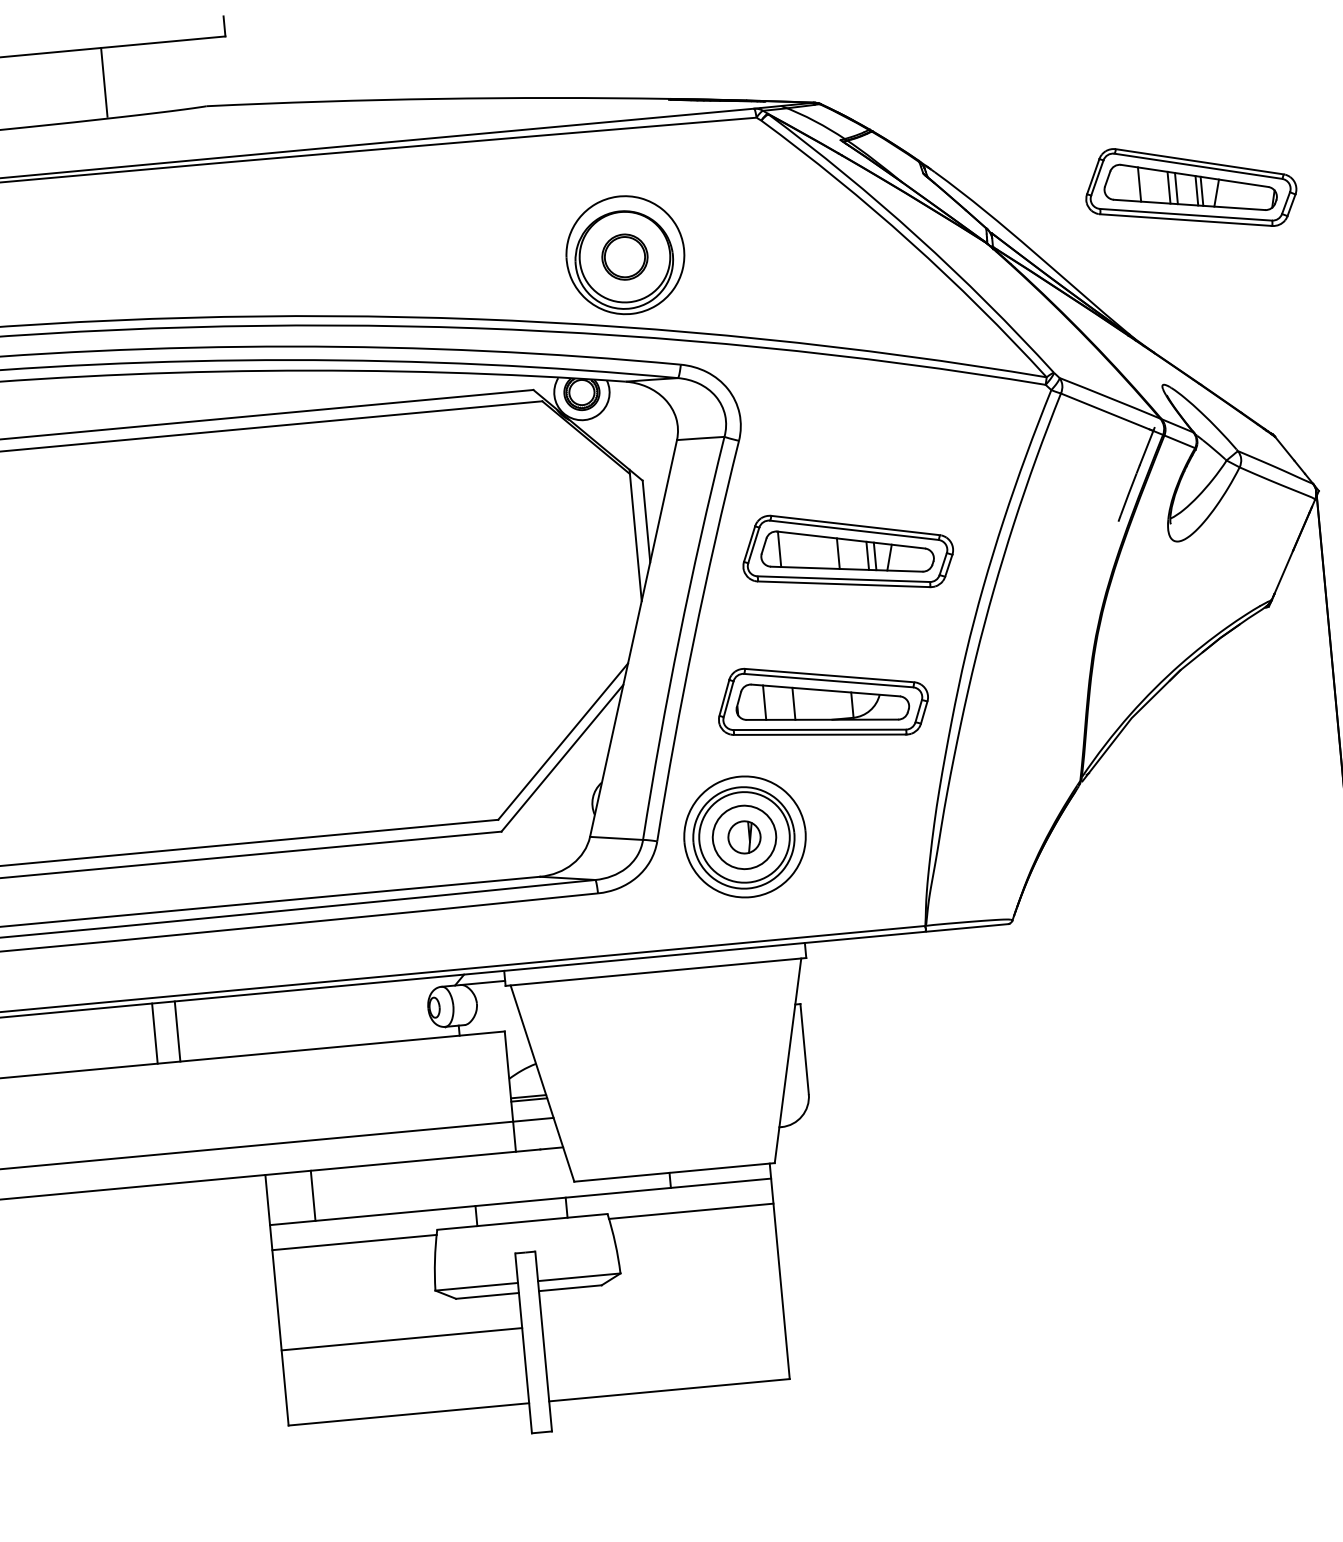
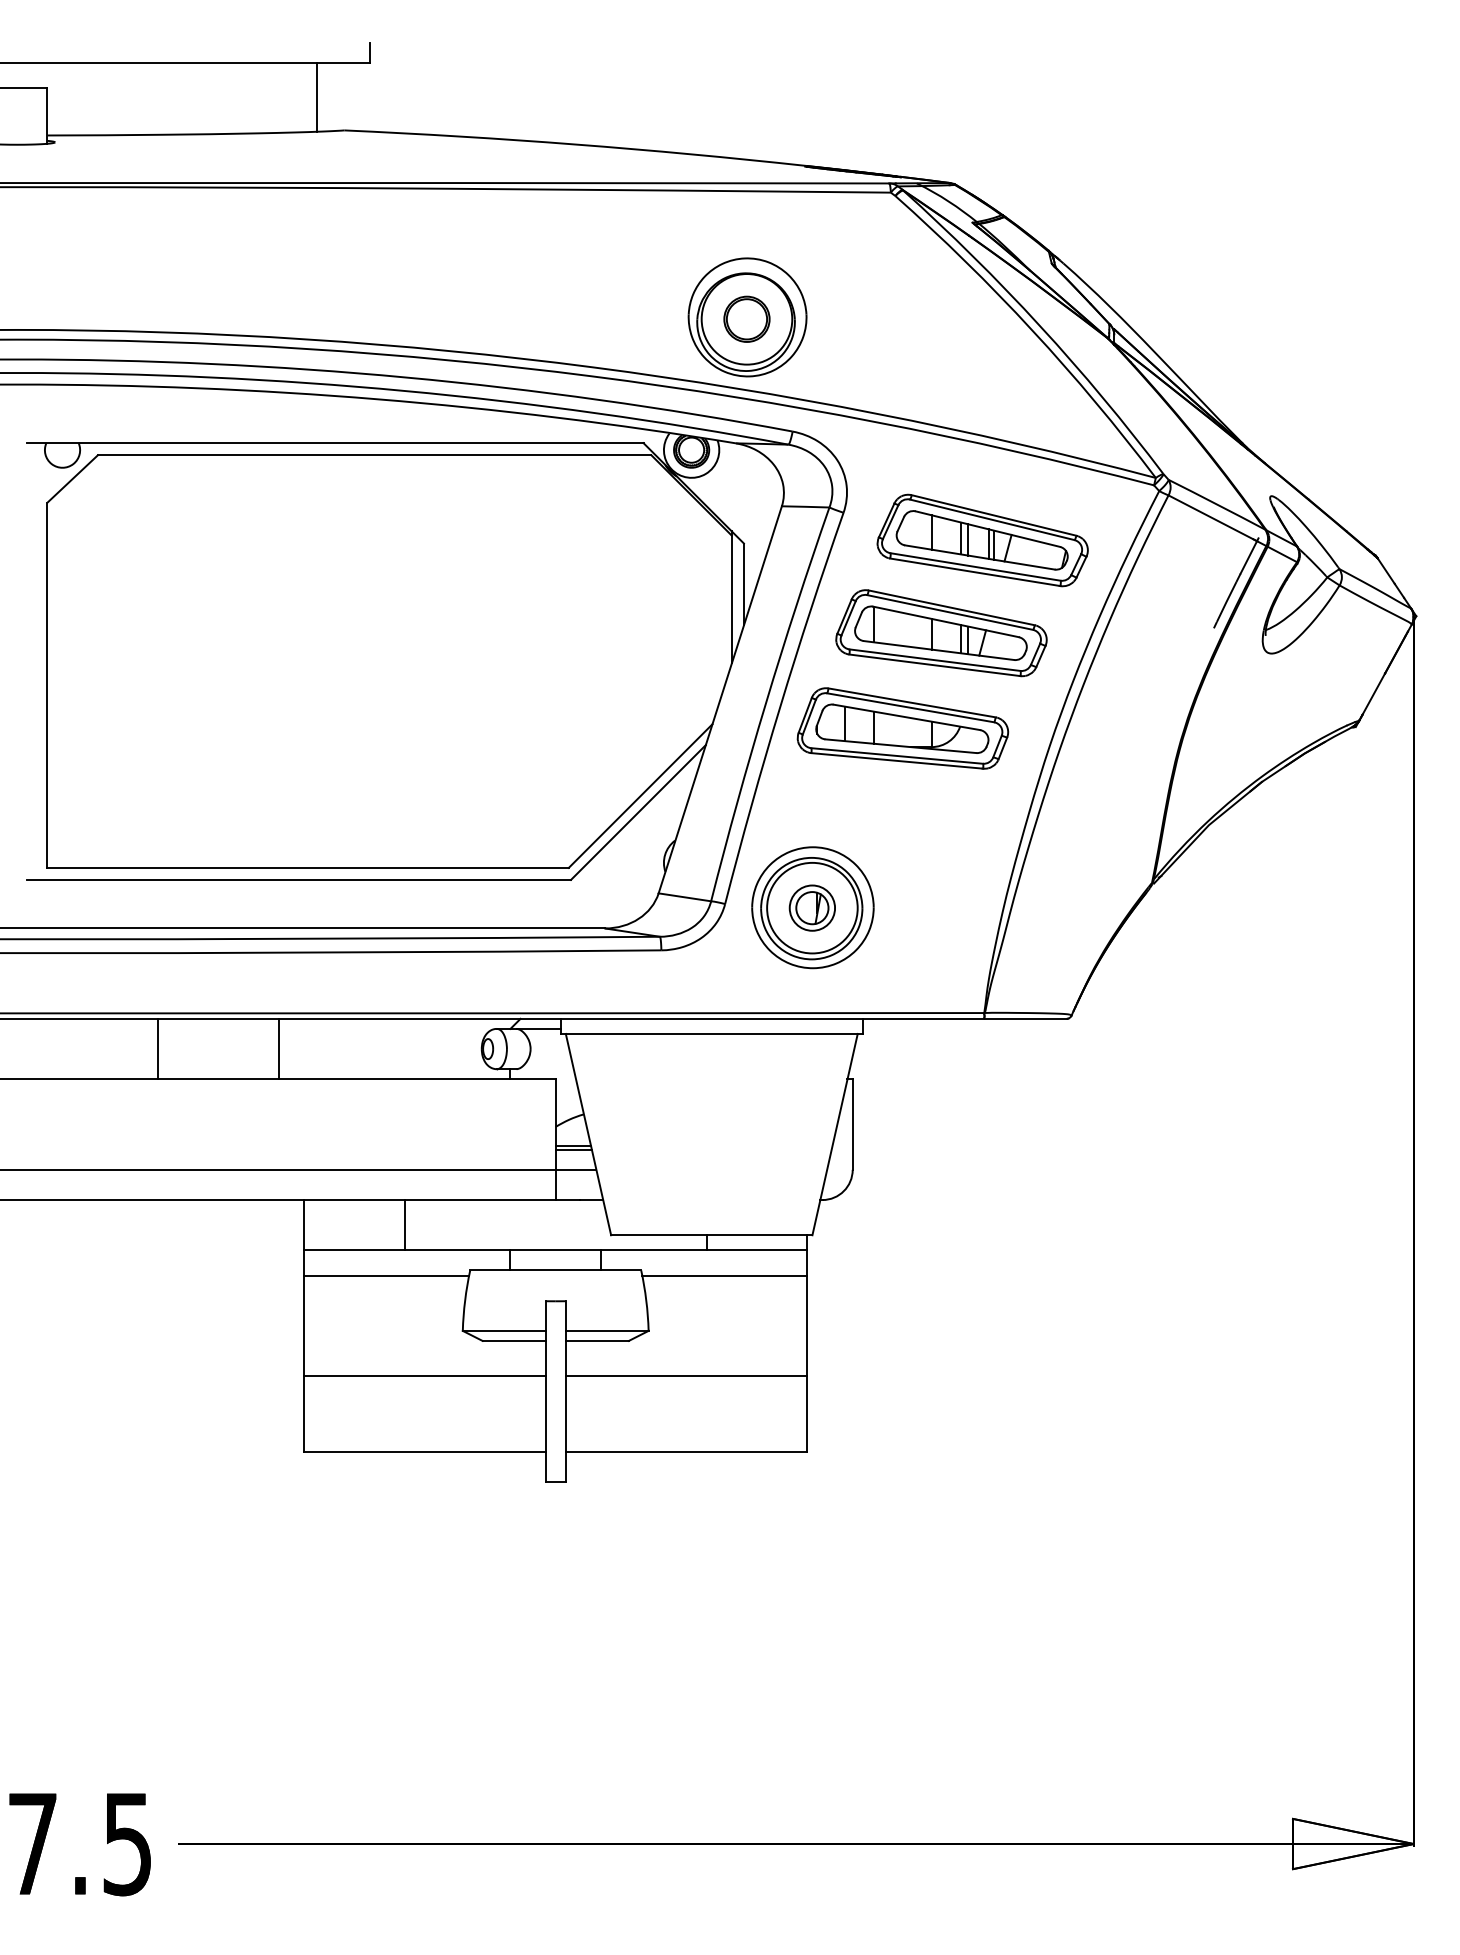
line: (104, 81) -> (316, 96), moved
part: (1190, 187) -> (982, 540), moved
part: (822, 701) -> (902, 728), moved
circle: (744, 836) -> (812, 907), size x0.71
line: (177, 1031) -> (278, 1048), moved
line: (155, 1033) -> (158, 1048), moved
line: (312, 1196) -> (404, 1225), moved
line: (662, 1315) -> (686, 1376), added

